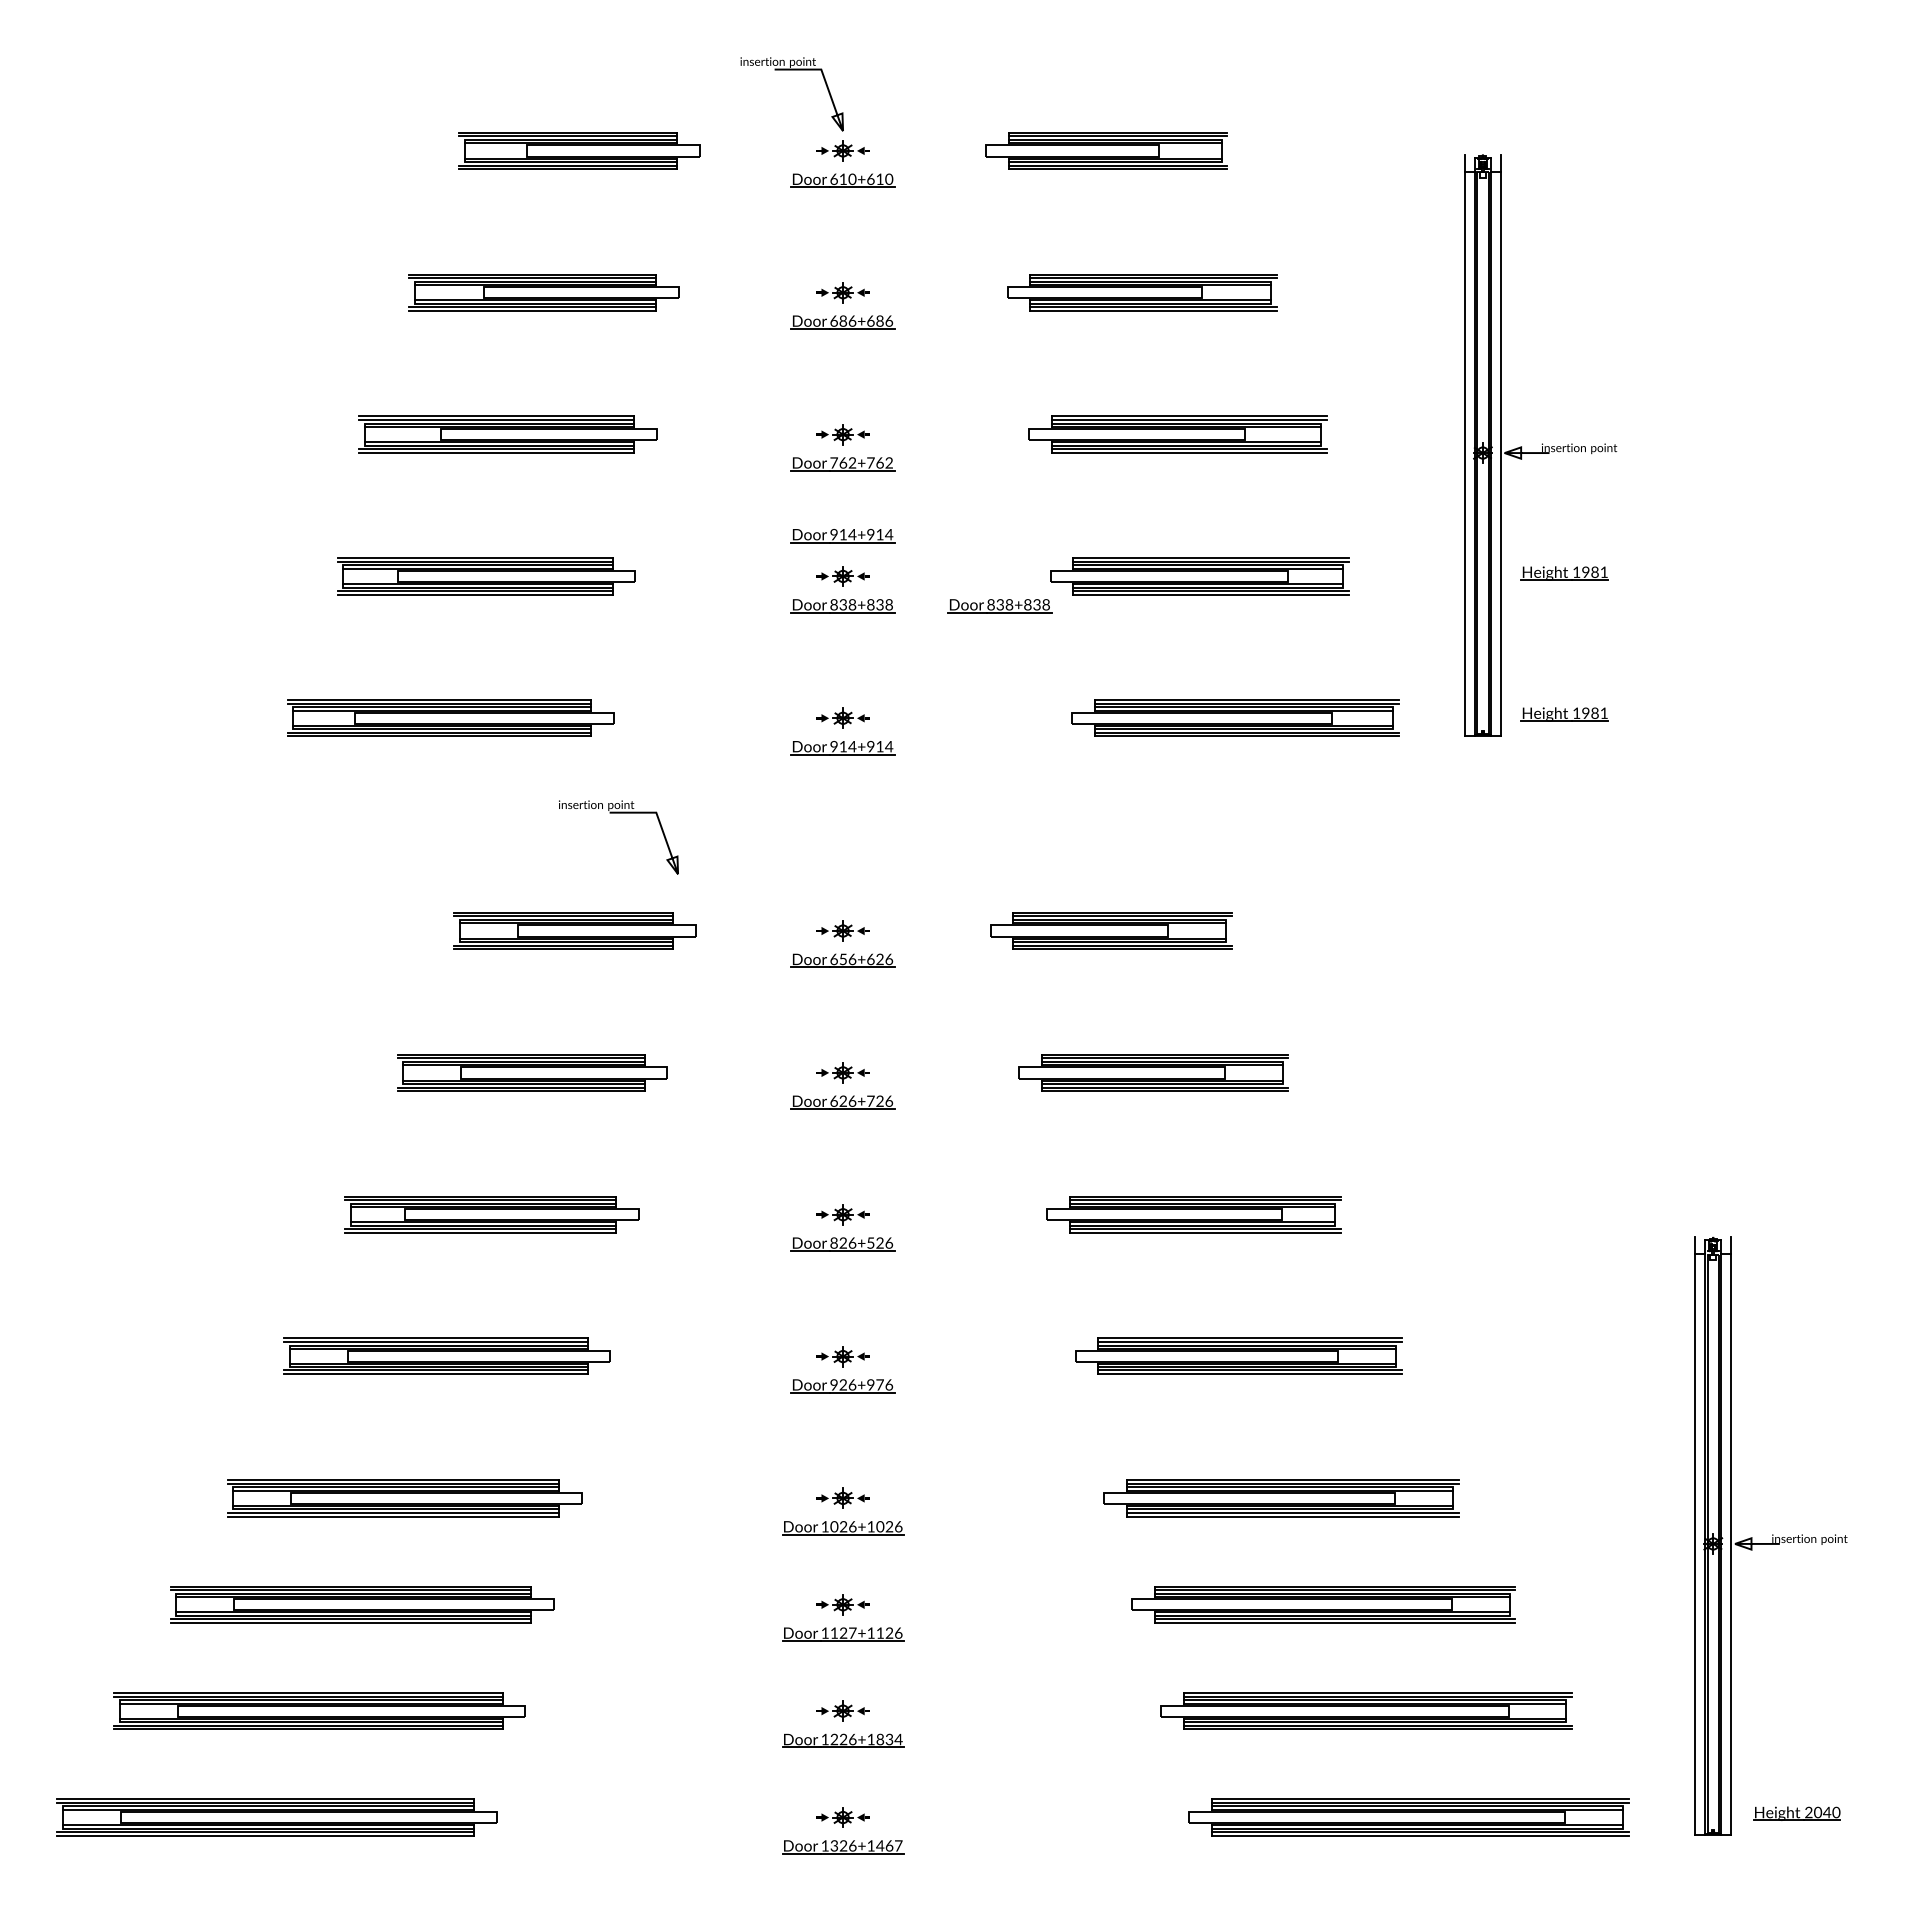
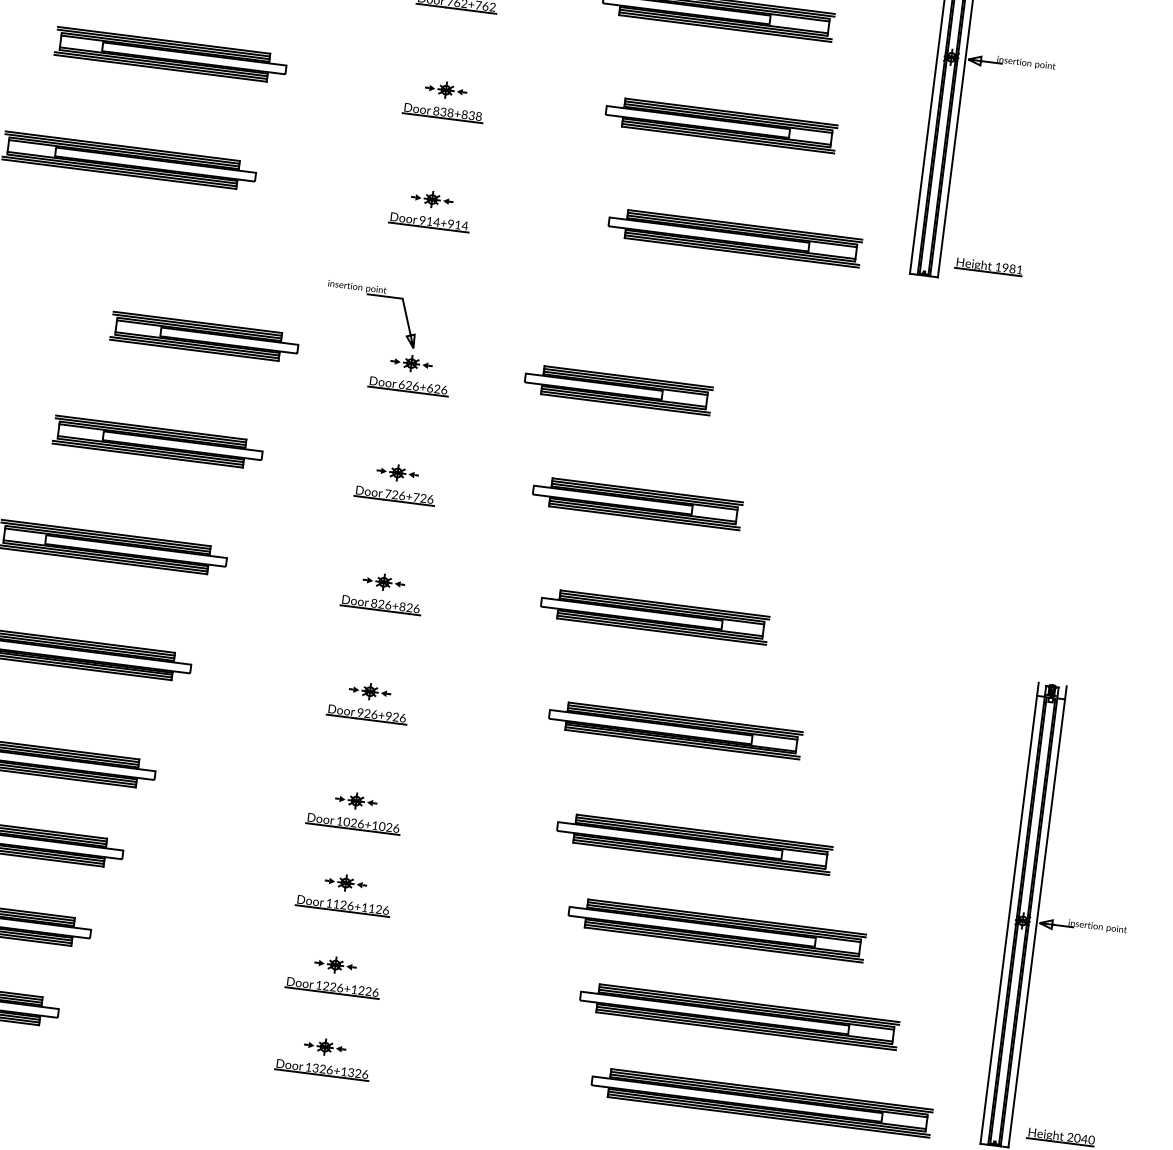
part: (842, 536) -> (449, 59), removed
part: (1564, 573) -> (1002, 158), removed
part: (999, 606) -> (563, 128), removed
part: (618, 813) -> (373, 295), moved
text: (842, 959) -> (408, 385), 656+626 -> 626+626
text: (833, 1100) -> (387, 493), 626+726 -> 726+726
text: (870, 1242) -> (402, 606), 826+526 -> 826+826
text: (879, 1384) -> (395, 716), 926+976 -> 926+926
text: (852, 1632) -> (350, 905), 1127+1126 -> 1126+1126
text: (889, 1739) -> (368, 991), 1226+1834 -> 1226+1226
text: (889, 1845) -> (358, 1073), 1326+1467 -> 1326+1326

